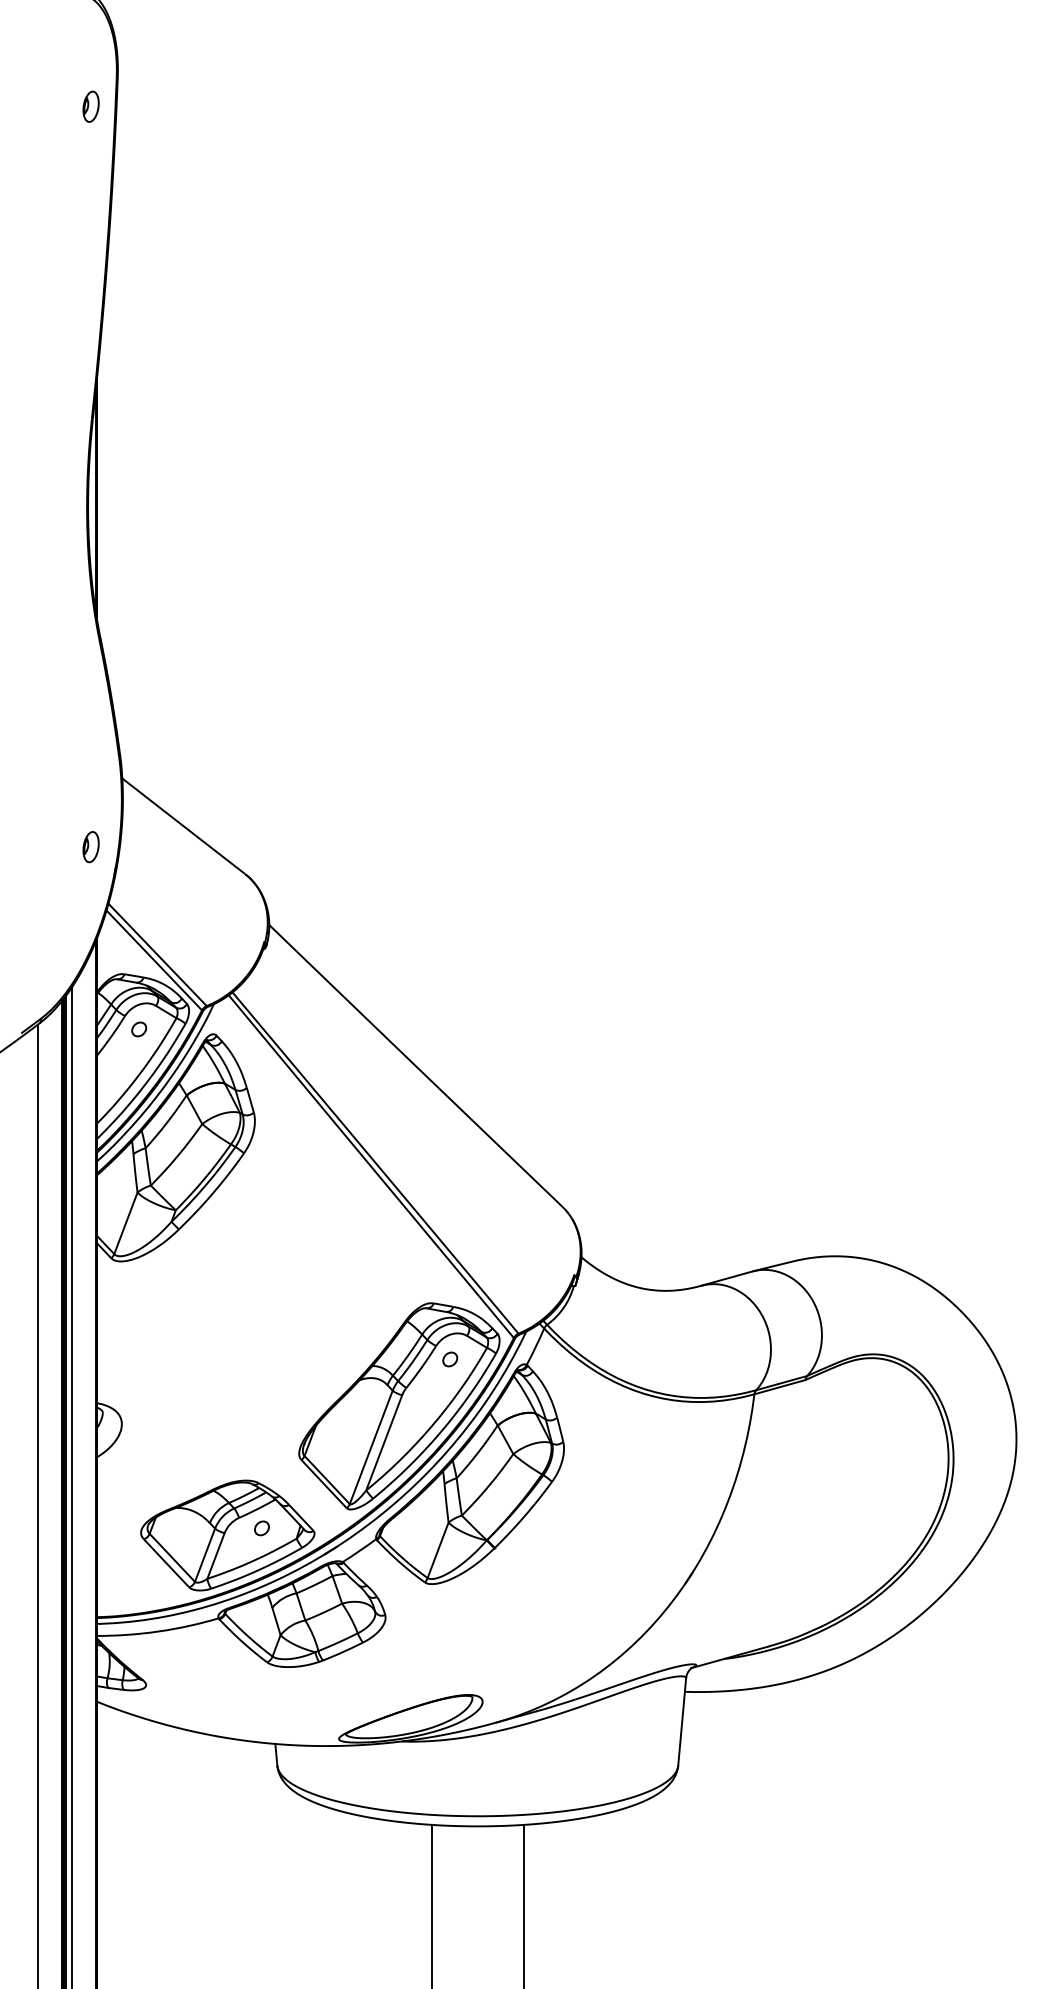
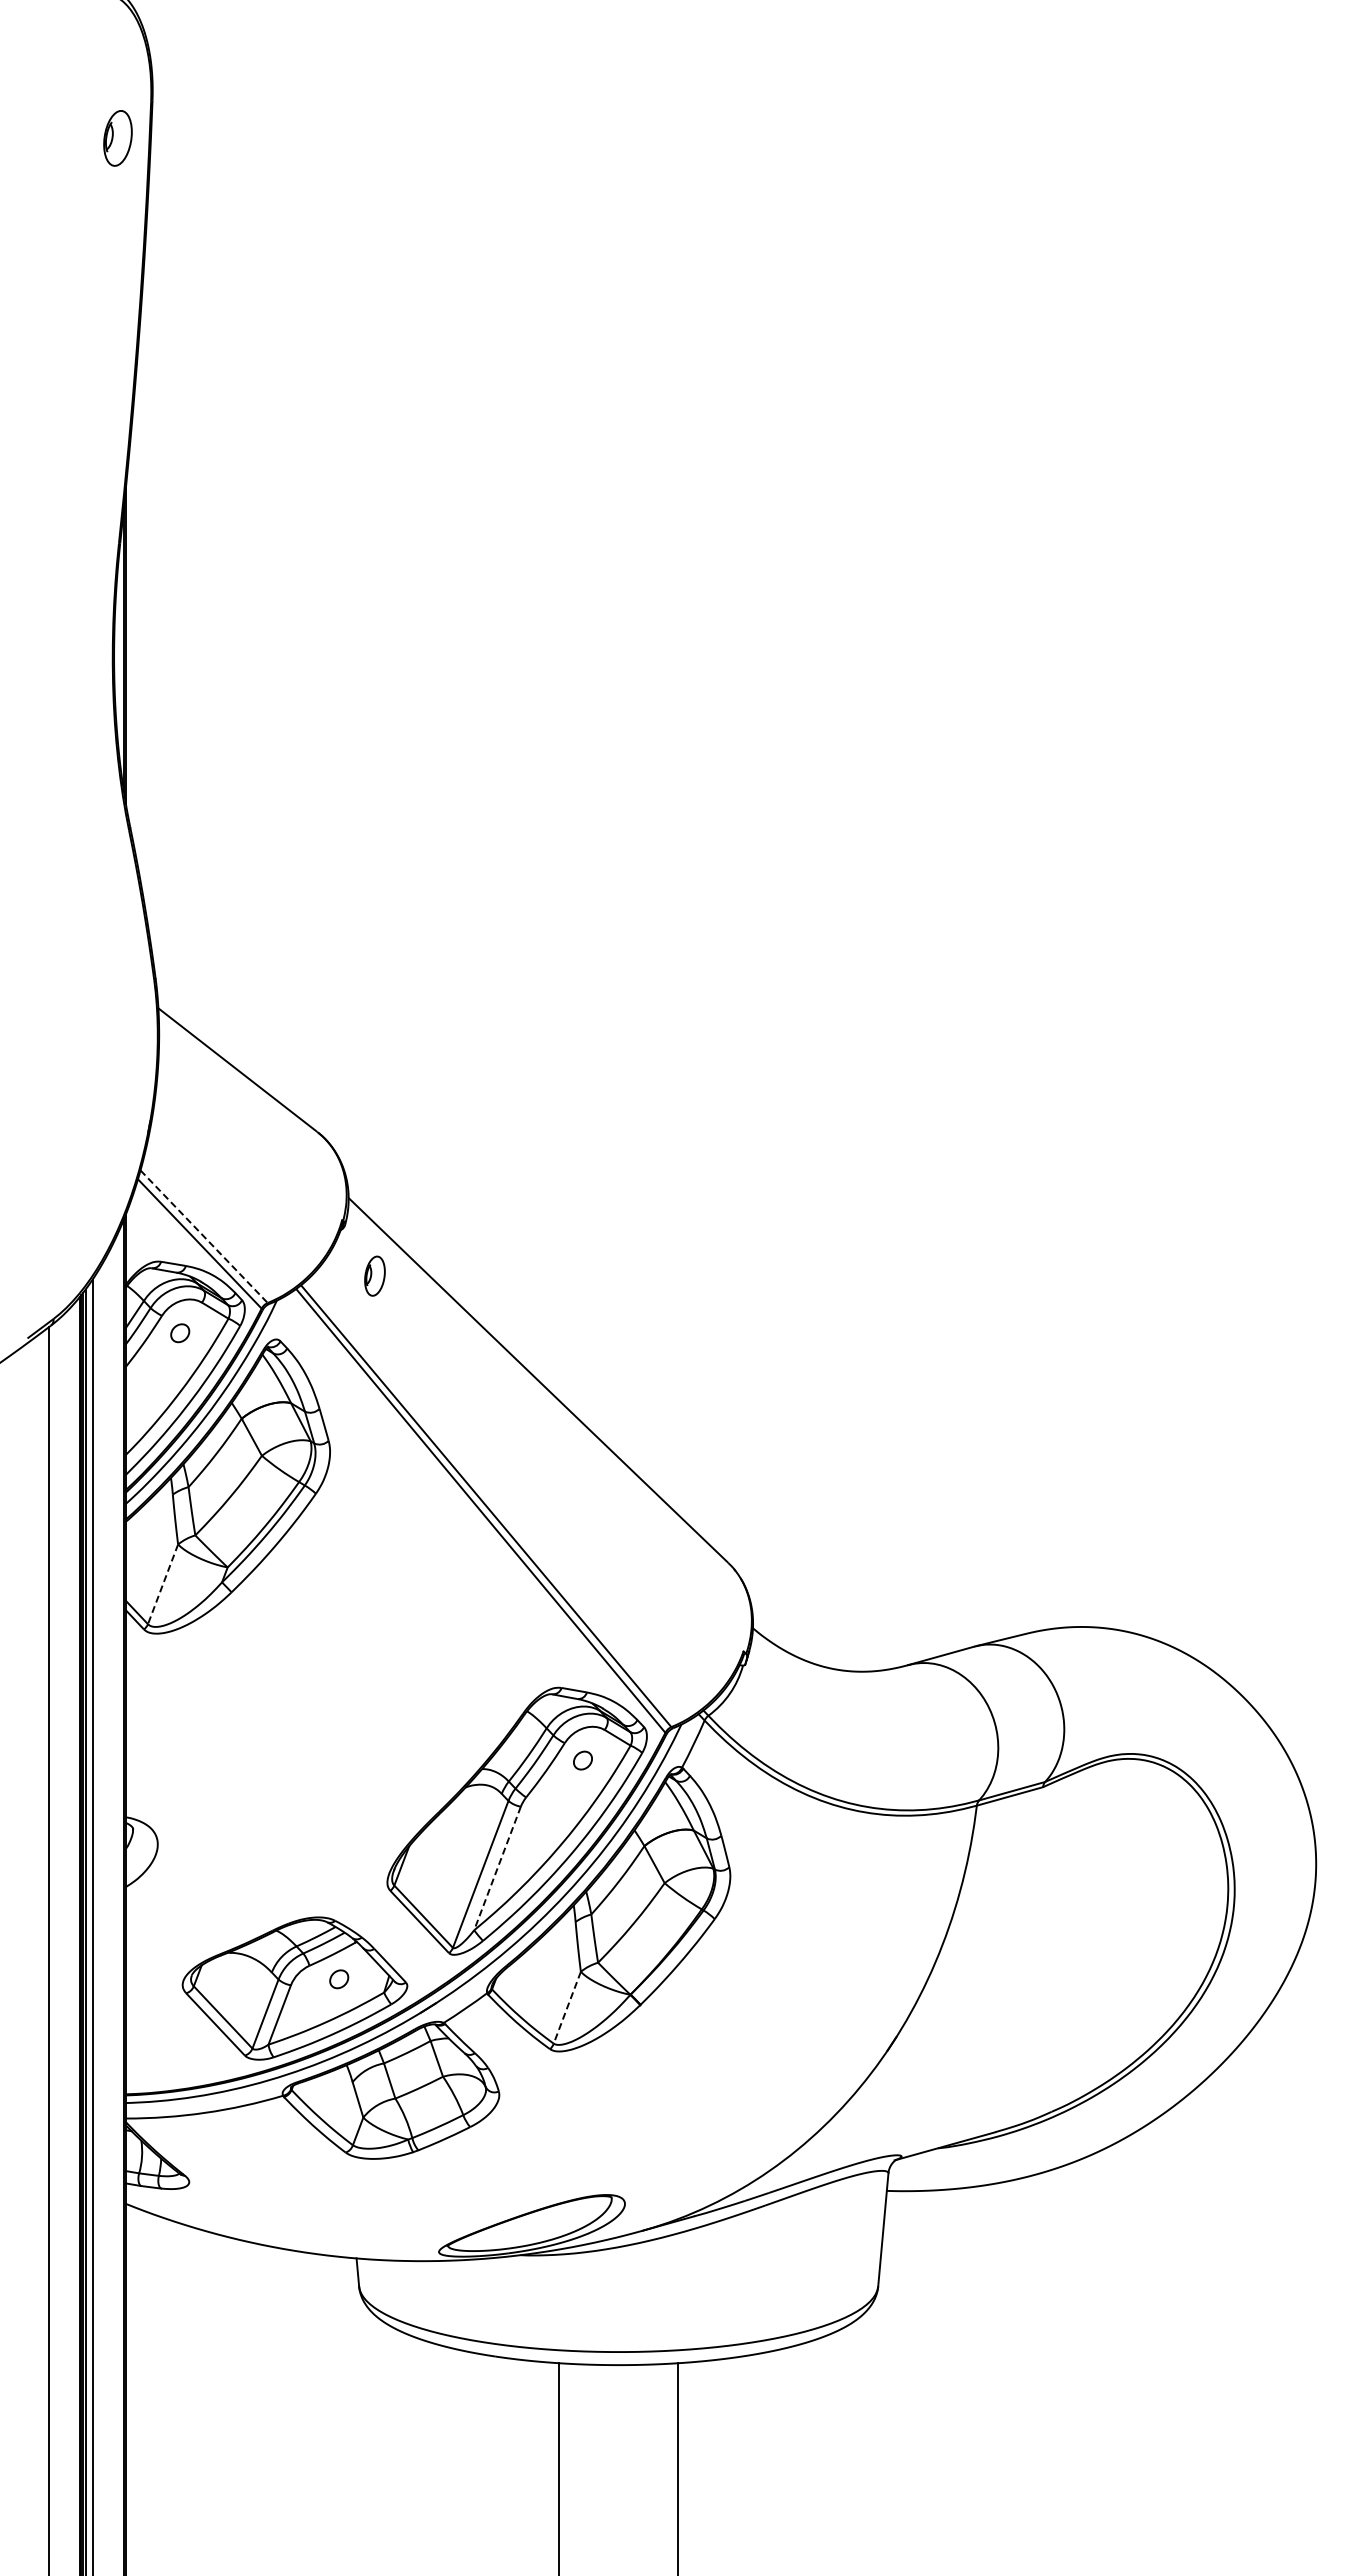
part: (90, 106) -> (117, 138), size x1.4
part: (90, 846) -> (374, 1275), moved
line: (157, 954) -> (204, 1236), solid -> dashed
line: (126, 1223) -> (163, 1584), solid -> dashed
line: (384, 1442) -> (497, 1868), solid -> dashed
line: (438, 1550) -> (567, 2008), solid -> dashed

